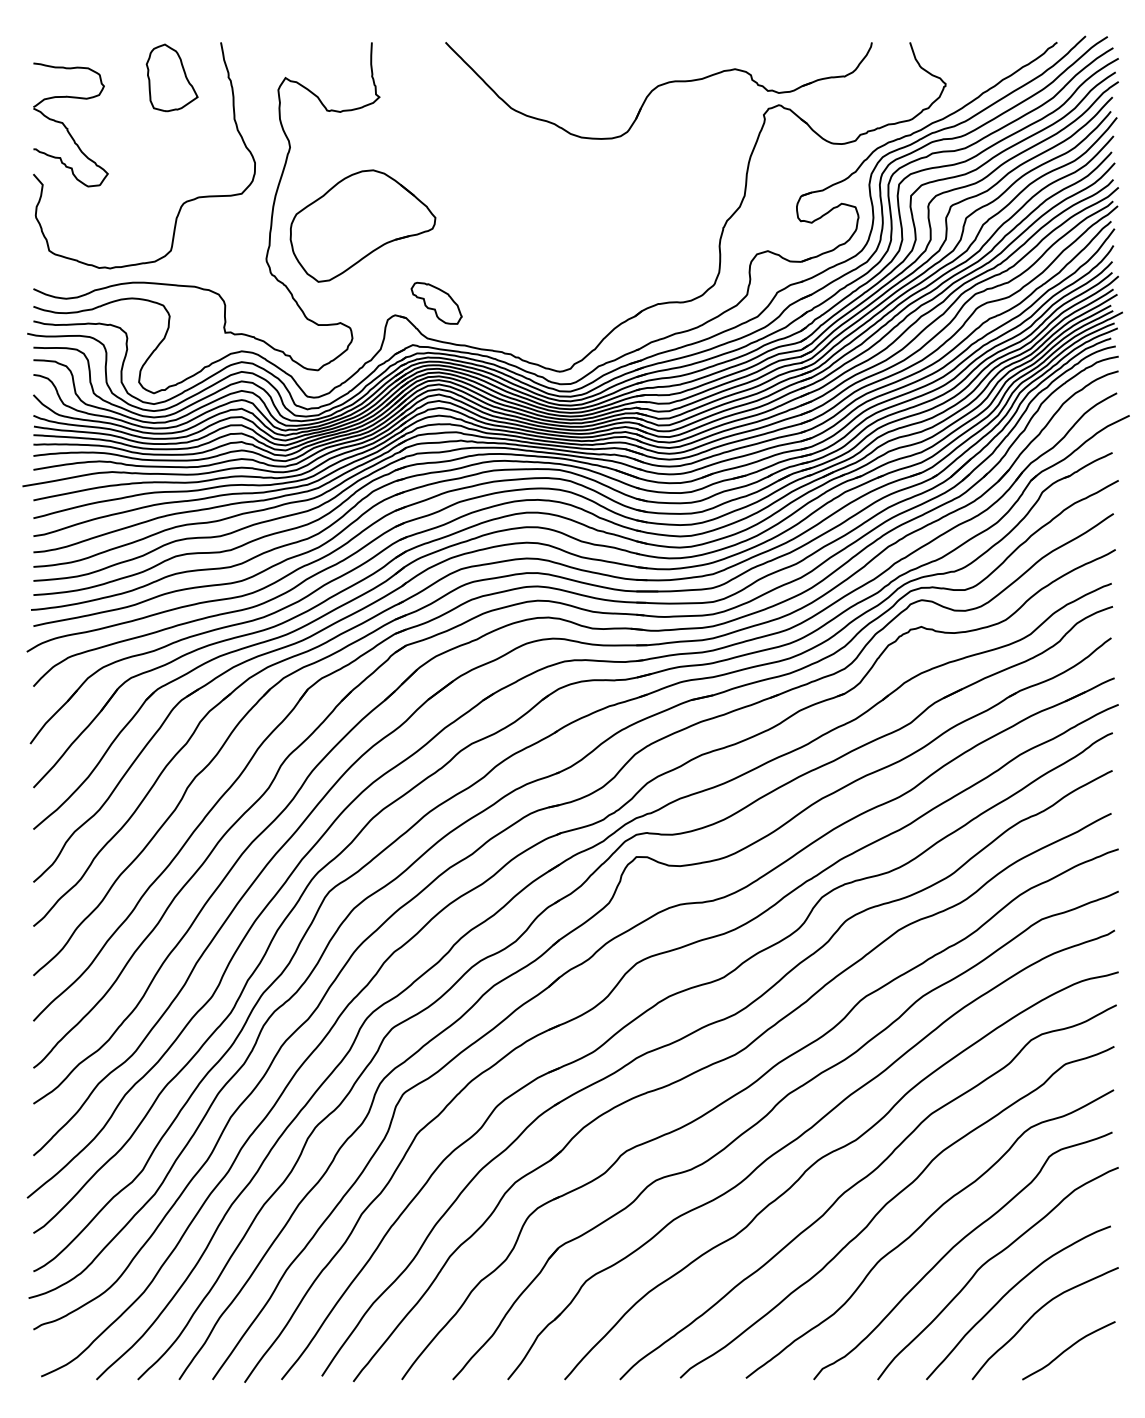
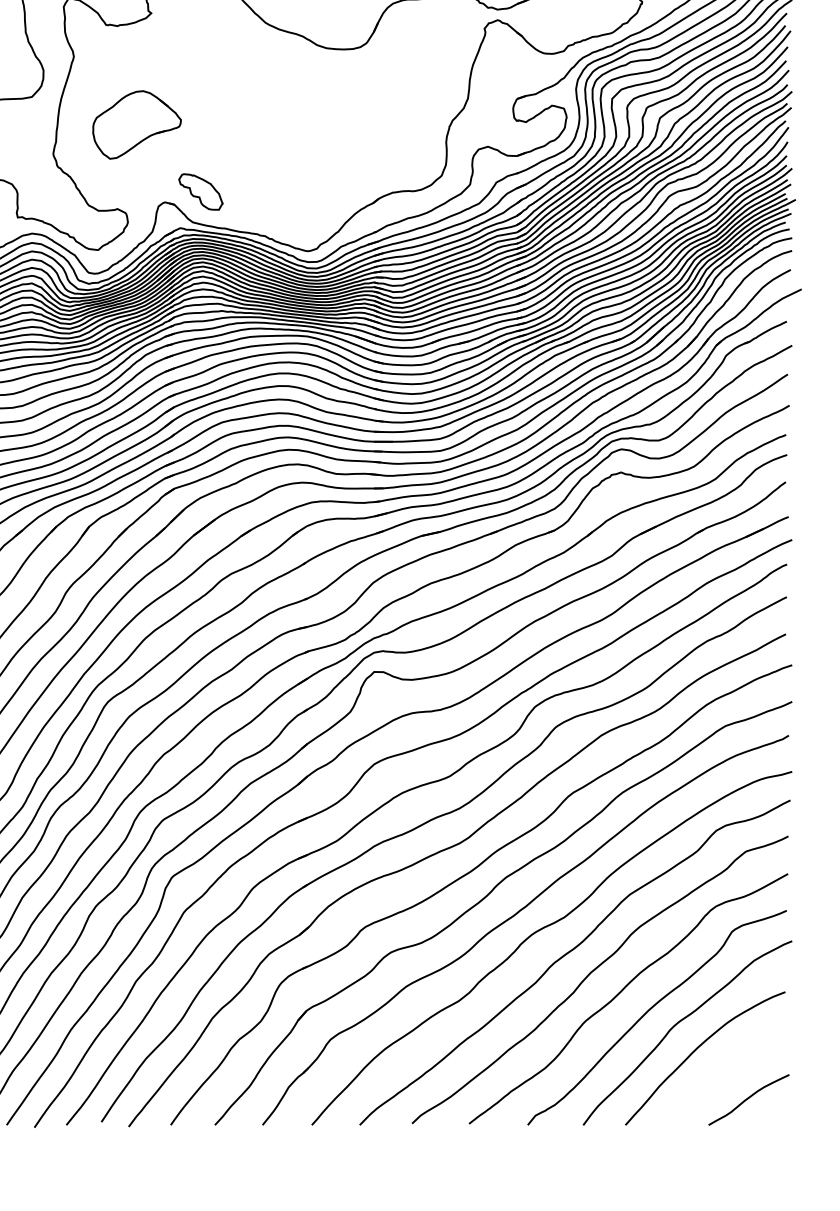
part: (362, 225) -> (136, 124), size x0.7
curve: (1035, 1314) -> (720, 1068), removed

